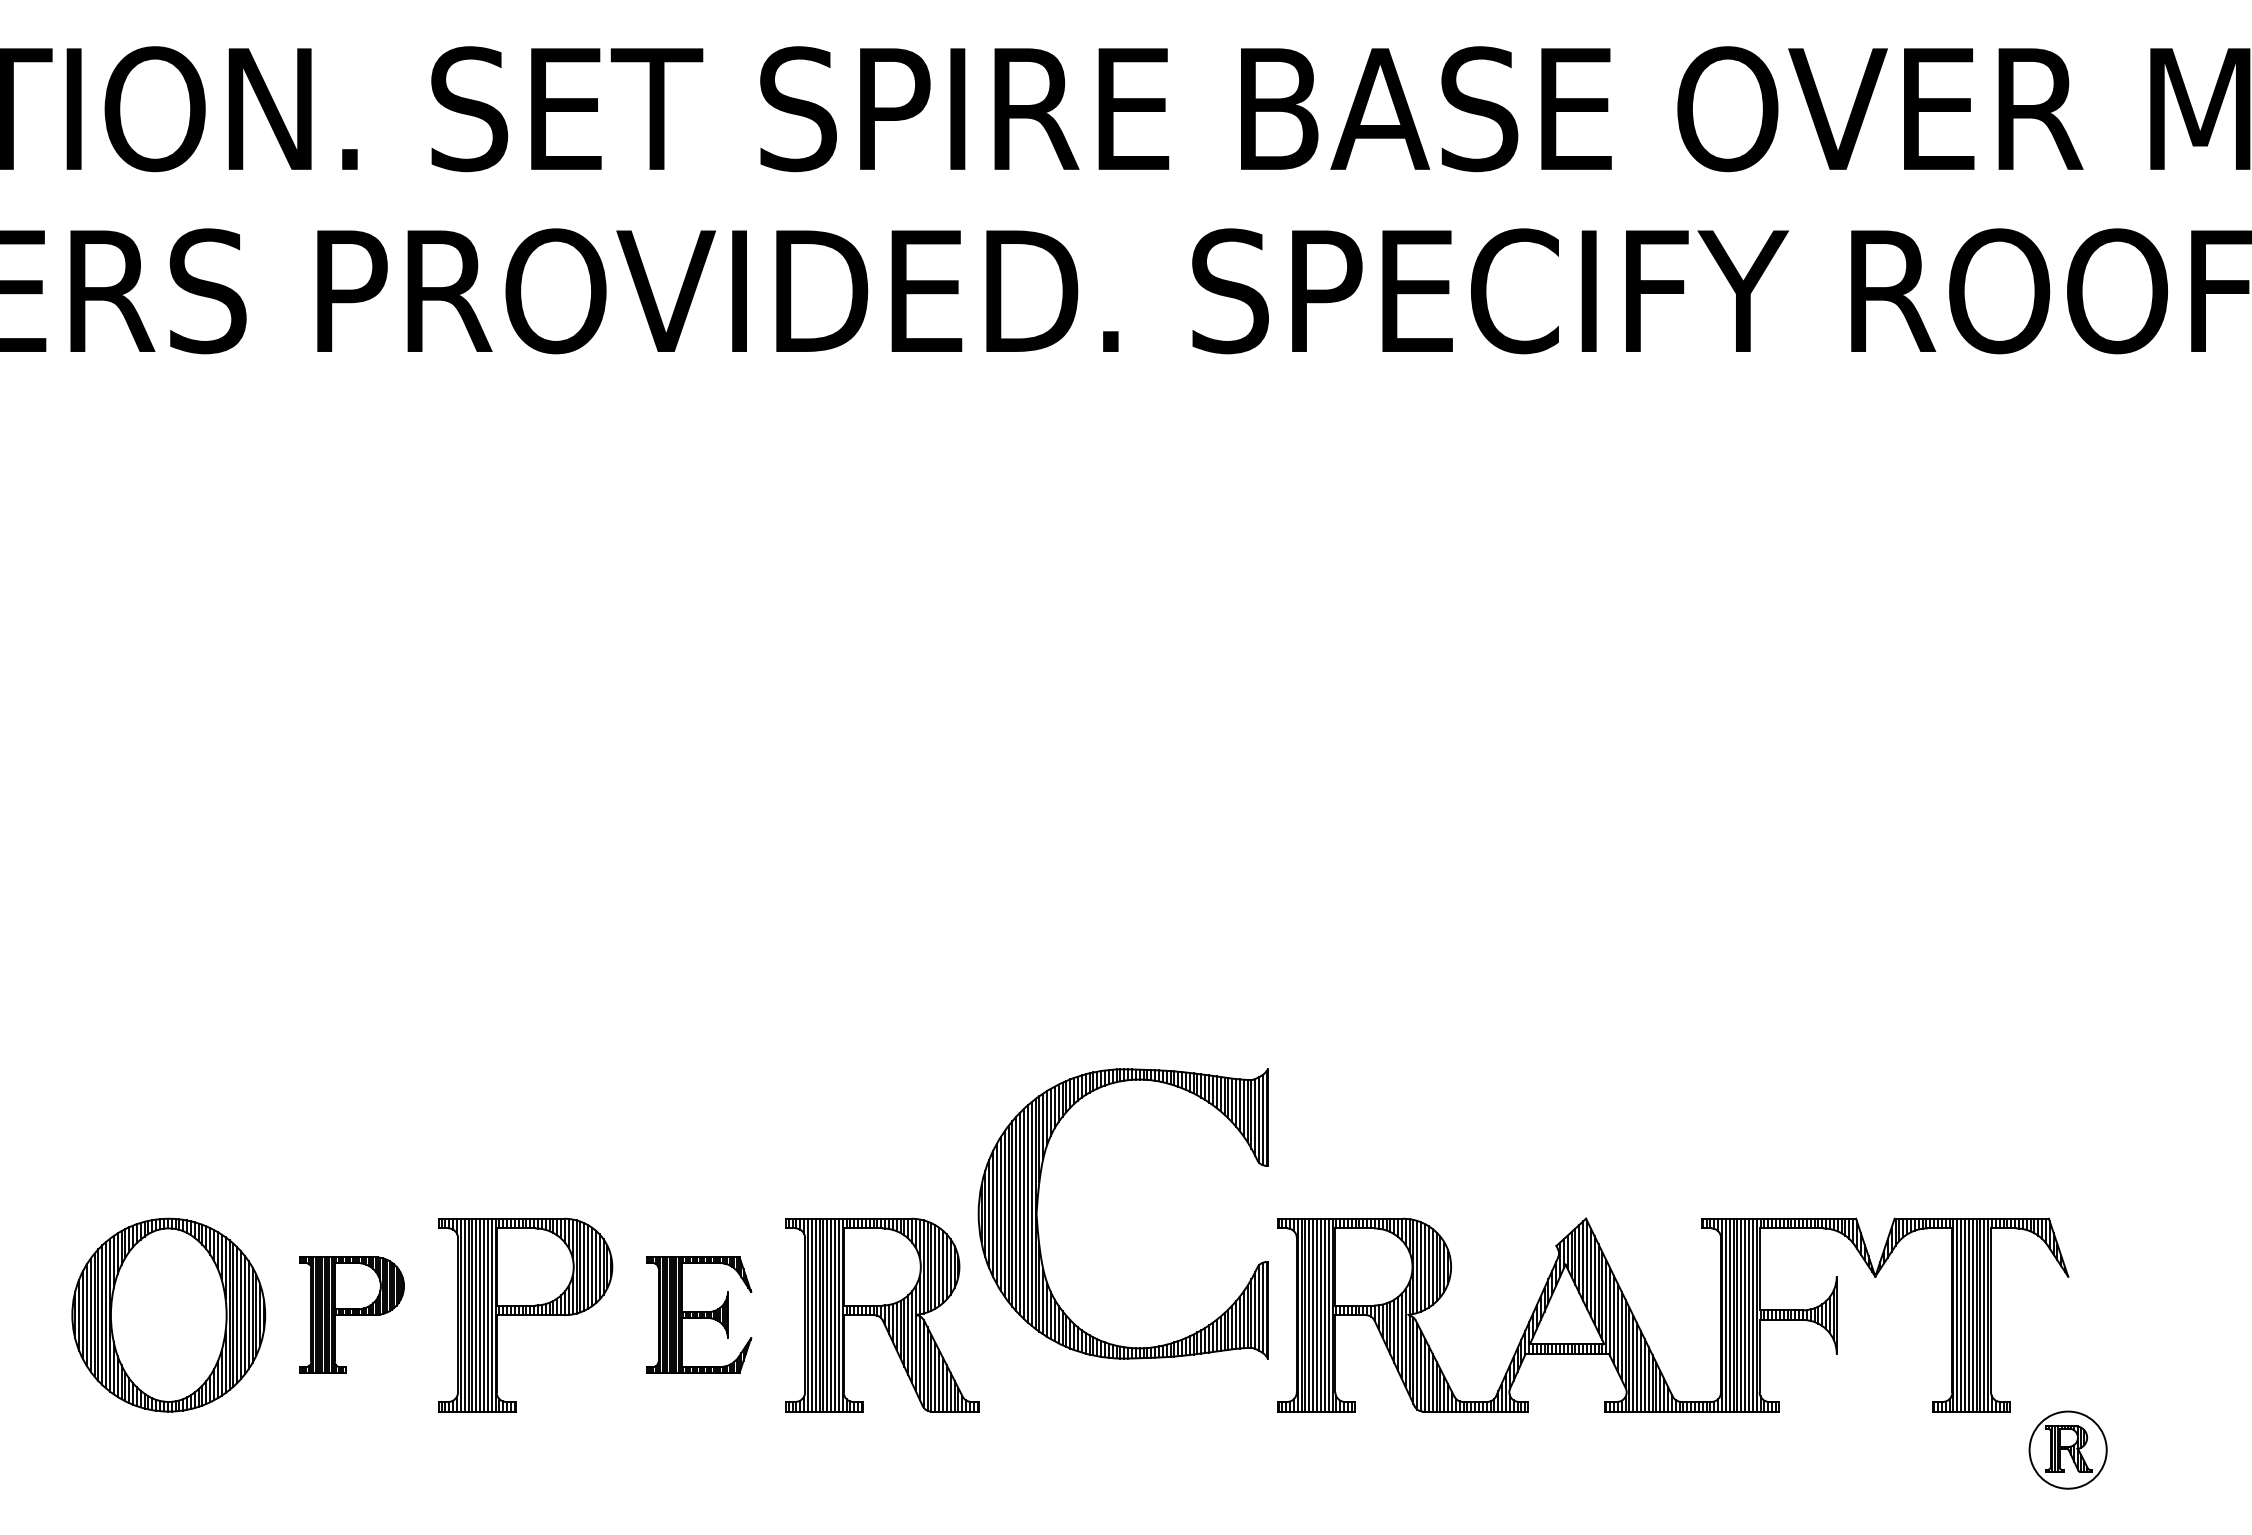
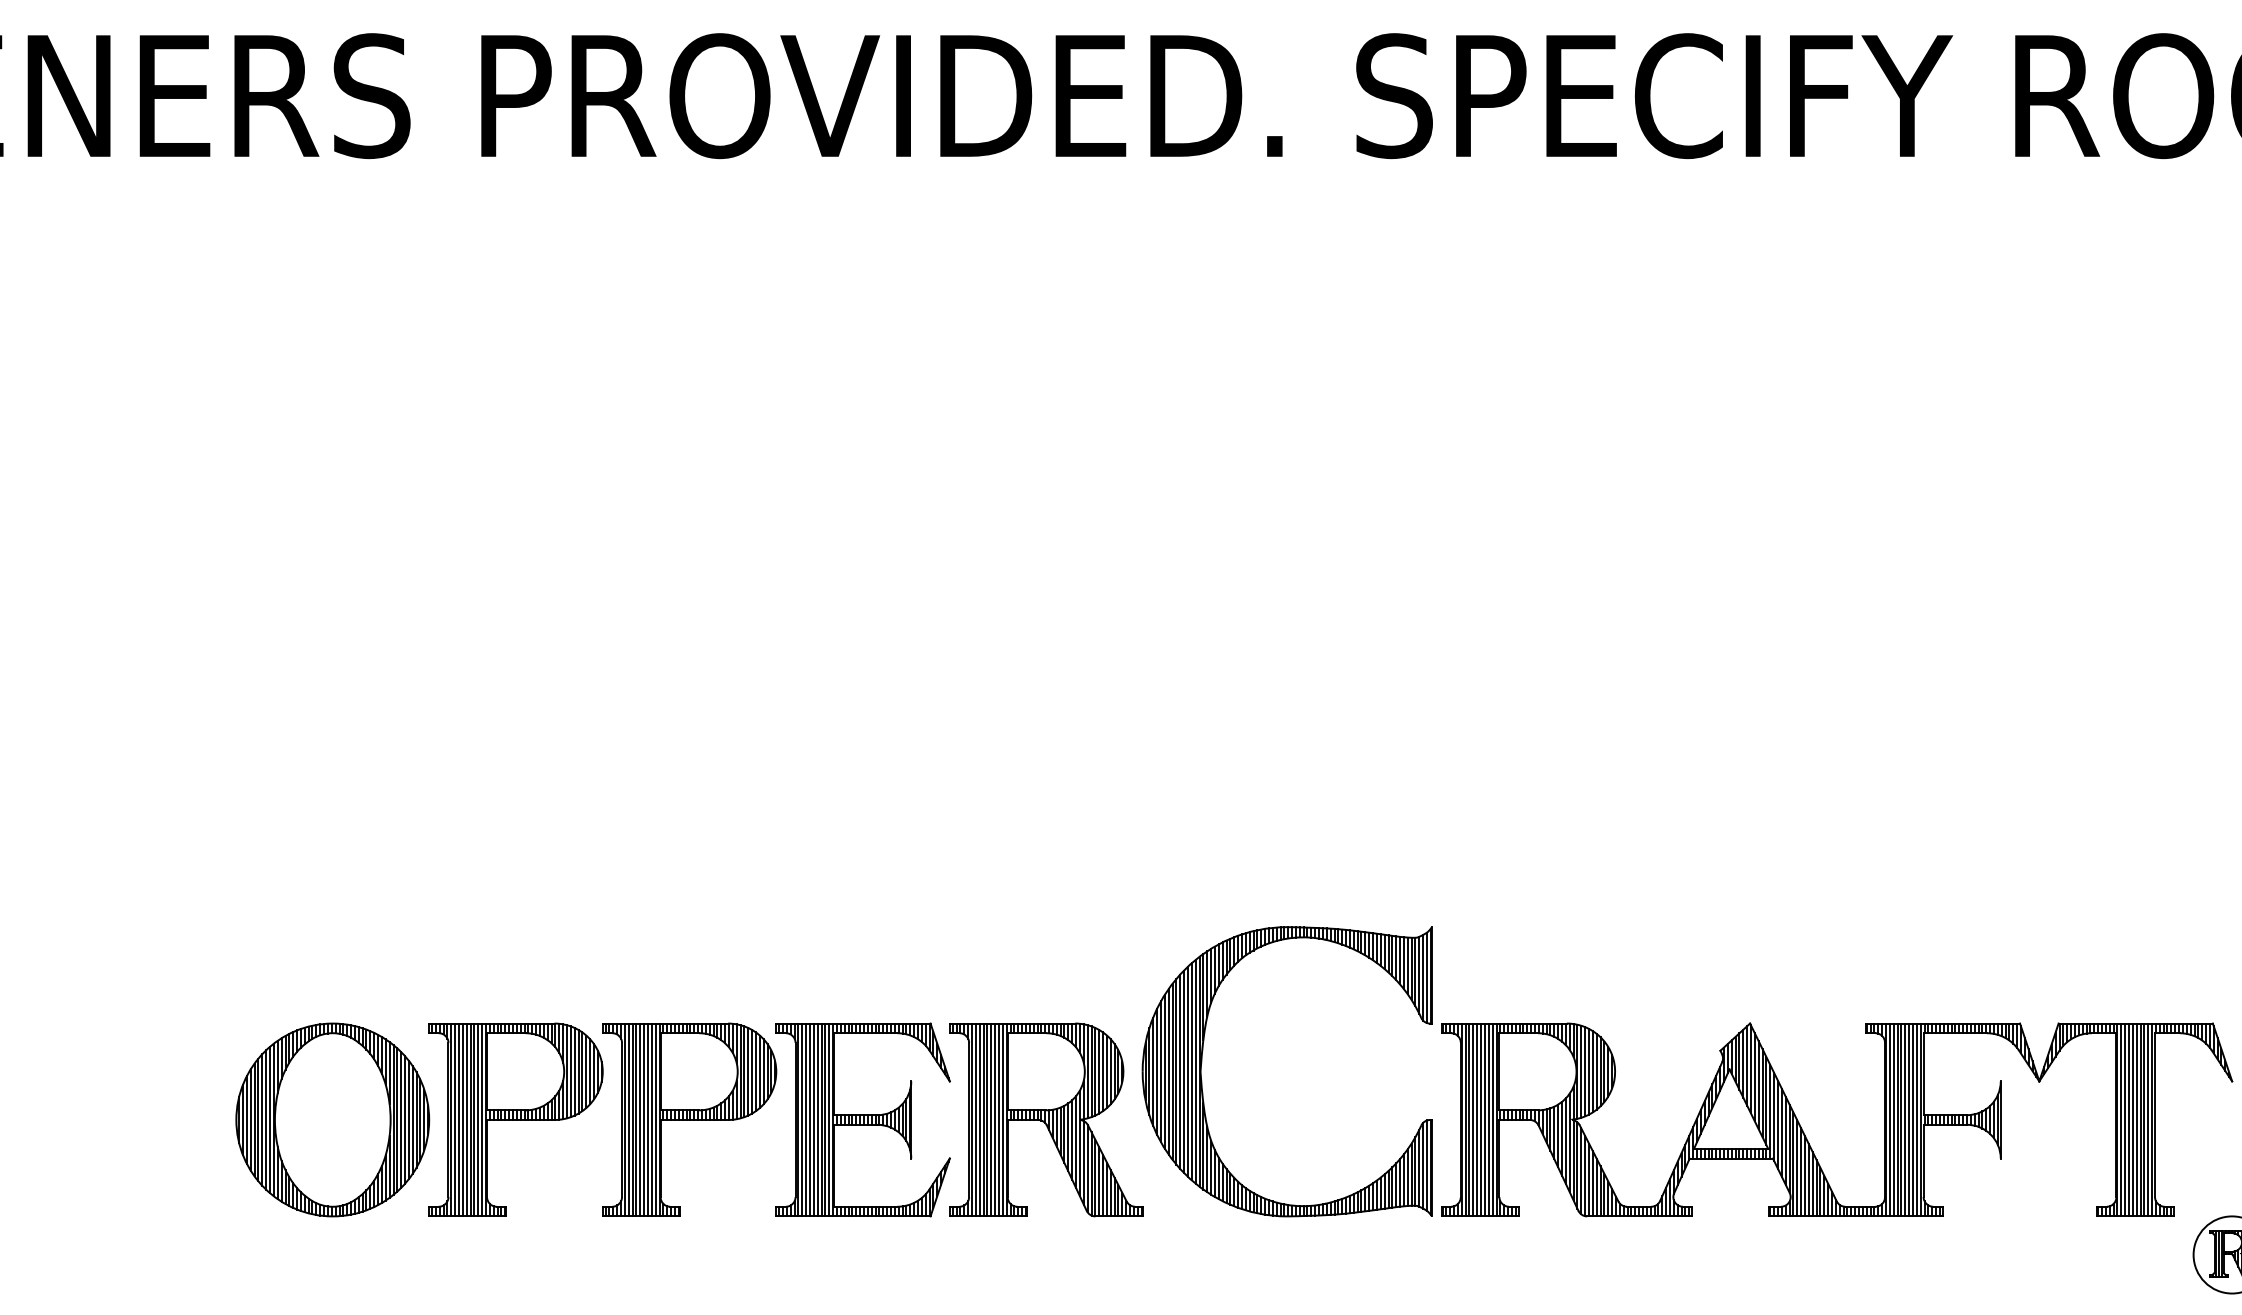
part: (1038, 1205) -> (1202, 1063), moved
part: (351, 1314) -> (515, 1119), size x1.67
part: (698, 1314) -> (862, 1119), size x1.67

